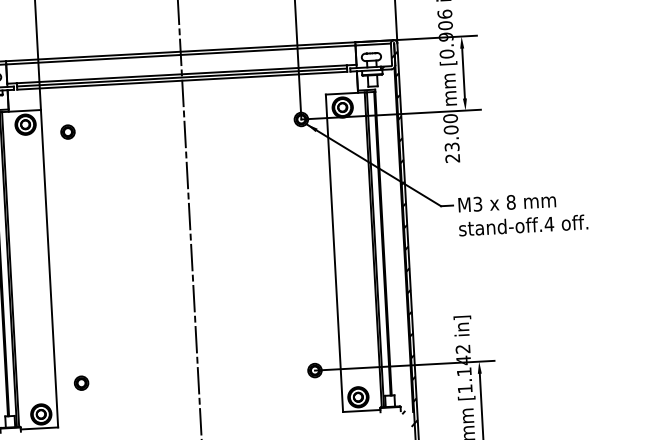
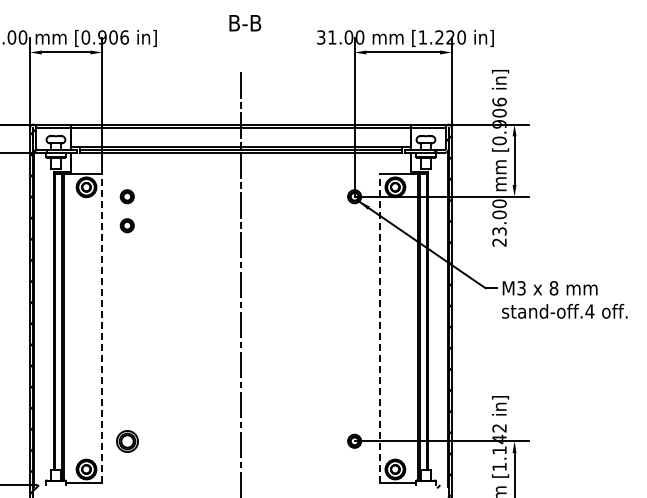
part: (68, 161) -> (126, 225), added
line: (334, 253) -> (379, 328), solid -> dashed
line: (49, 268) -> (102, 328), solid -> dashed
part: (80, 382) -> (126, 440), size x1.6

